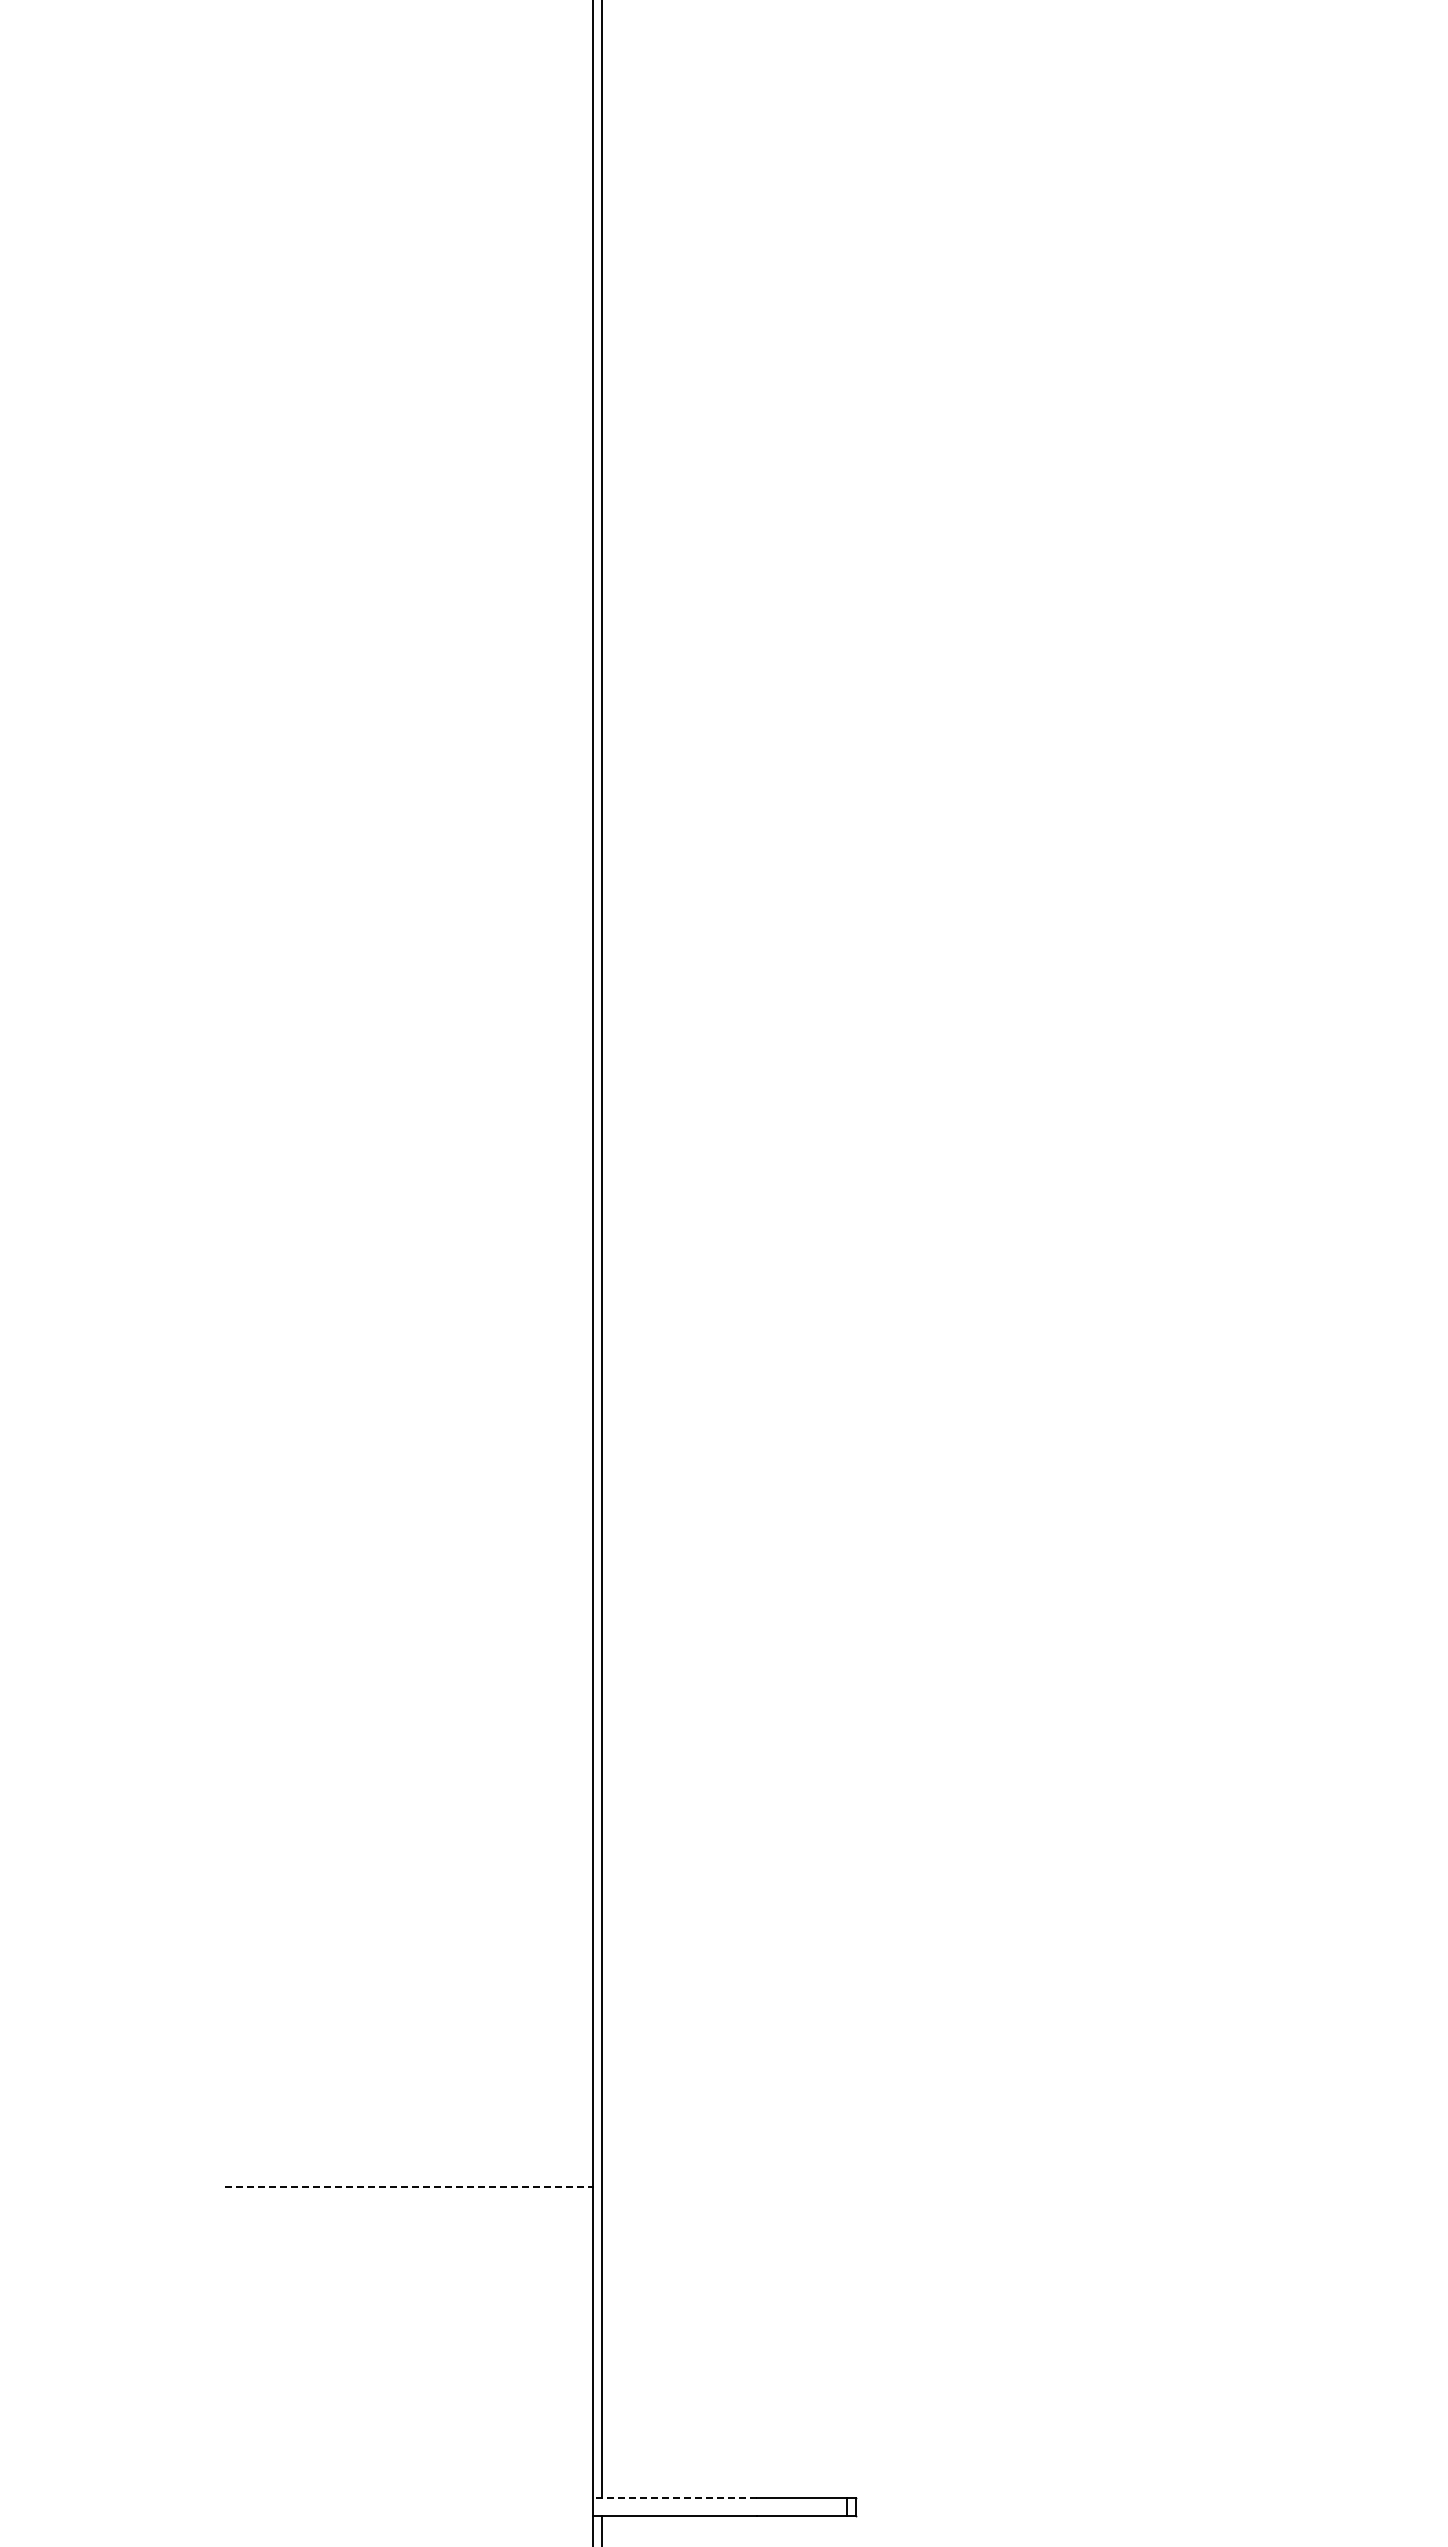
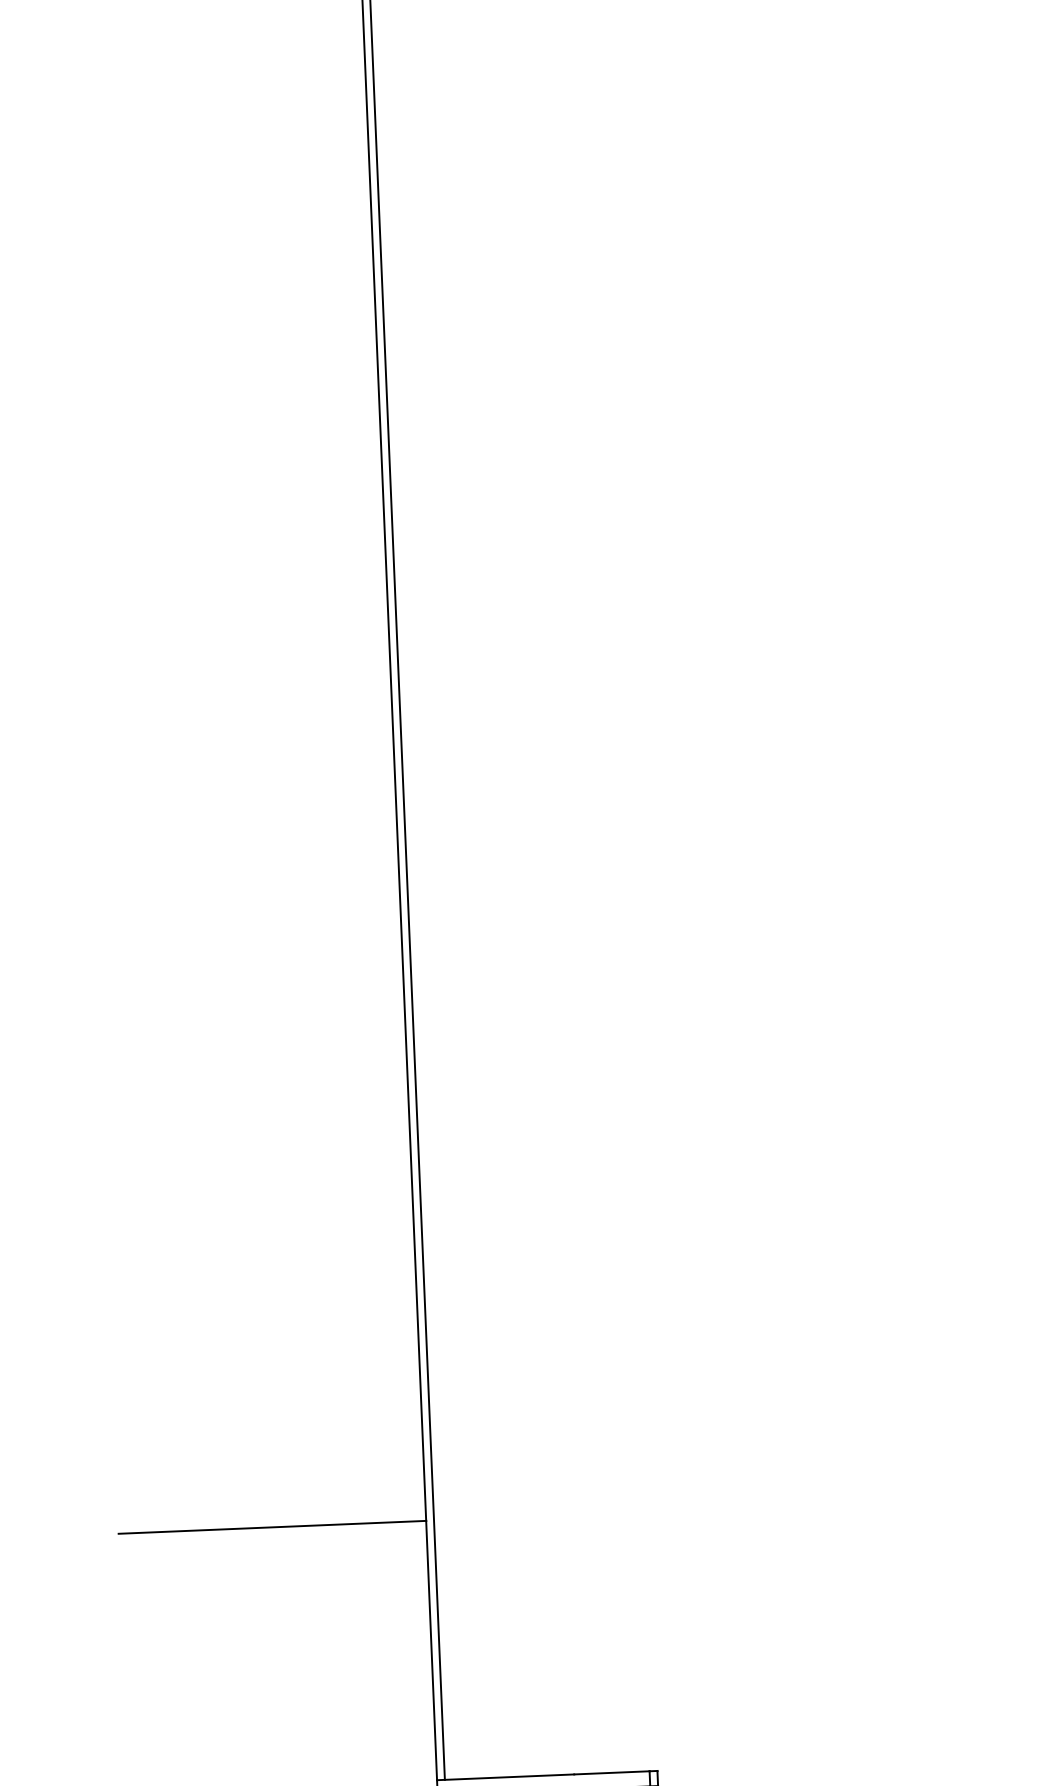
line: (408, 2187) -> (272, 1527), dashed -> solid
line: (674, 2497) -> (505, 1777), dashed -> solid

